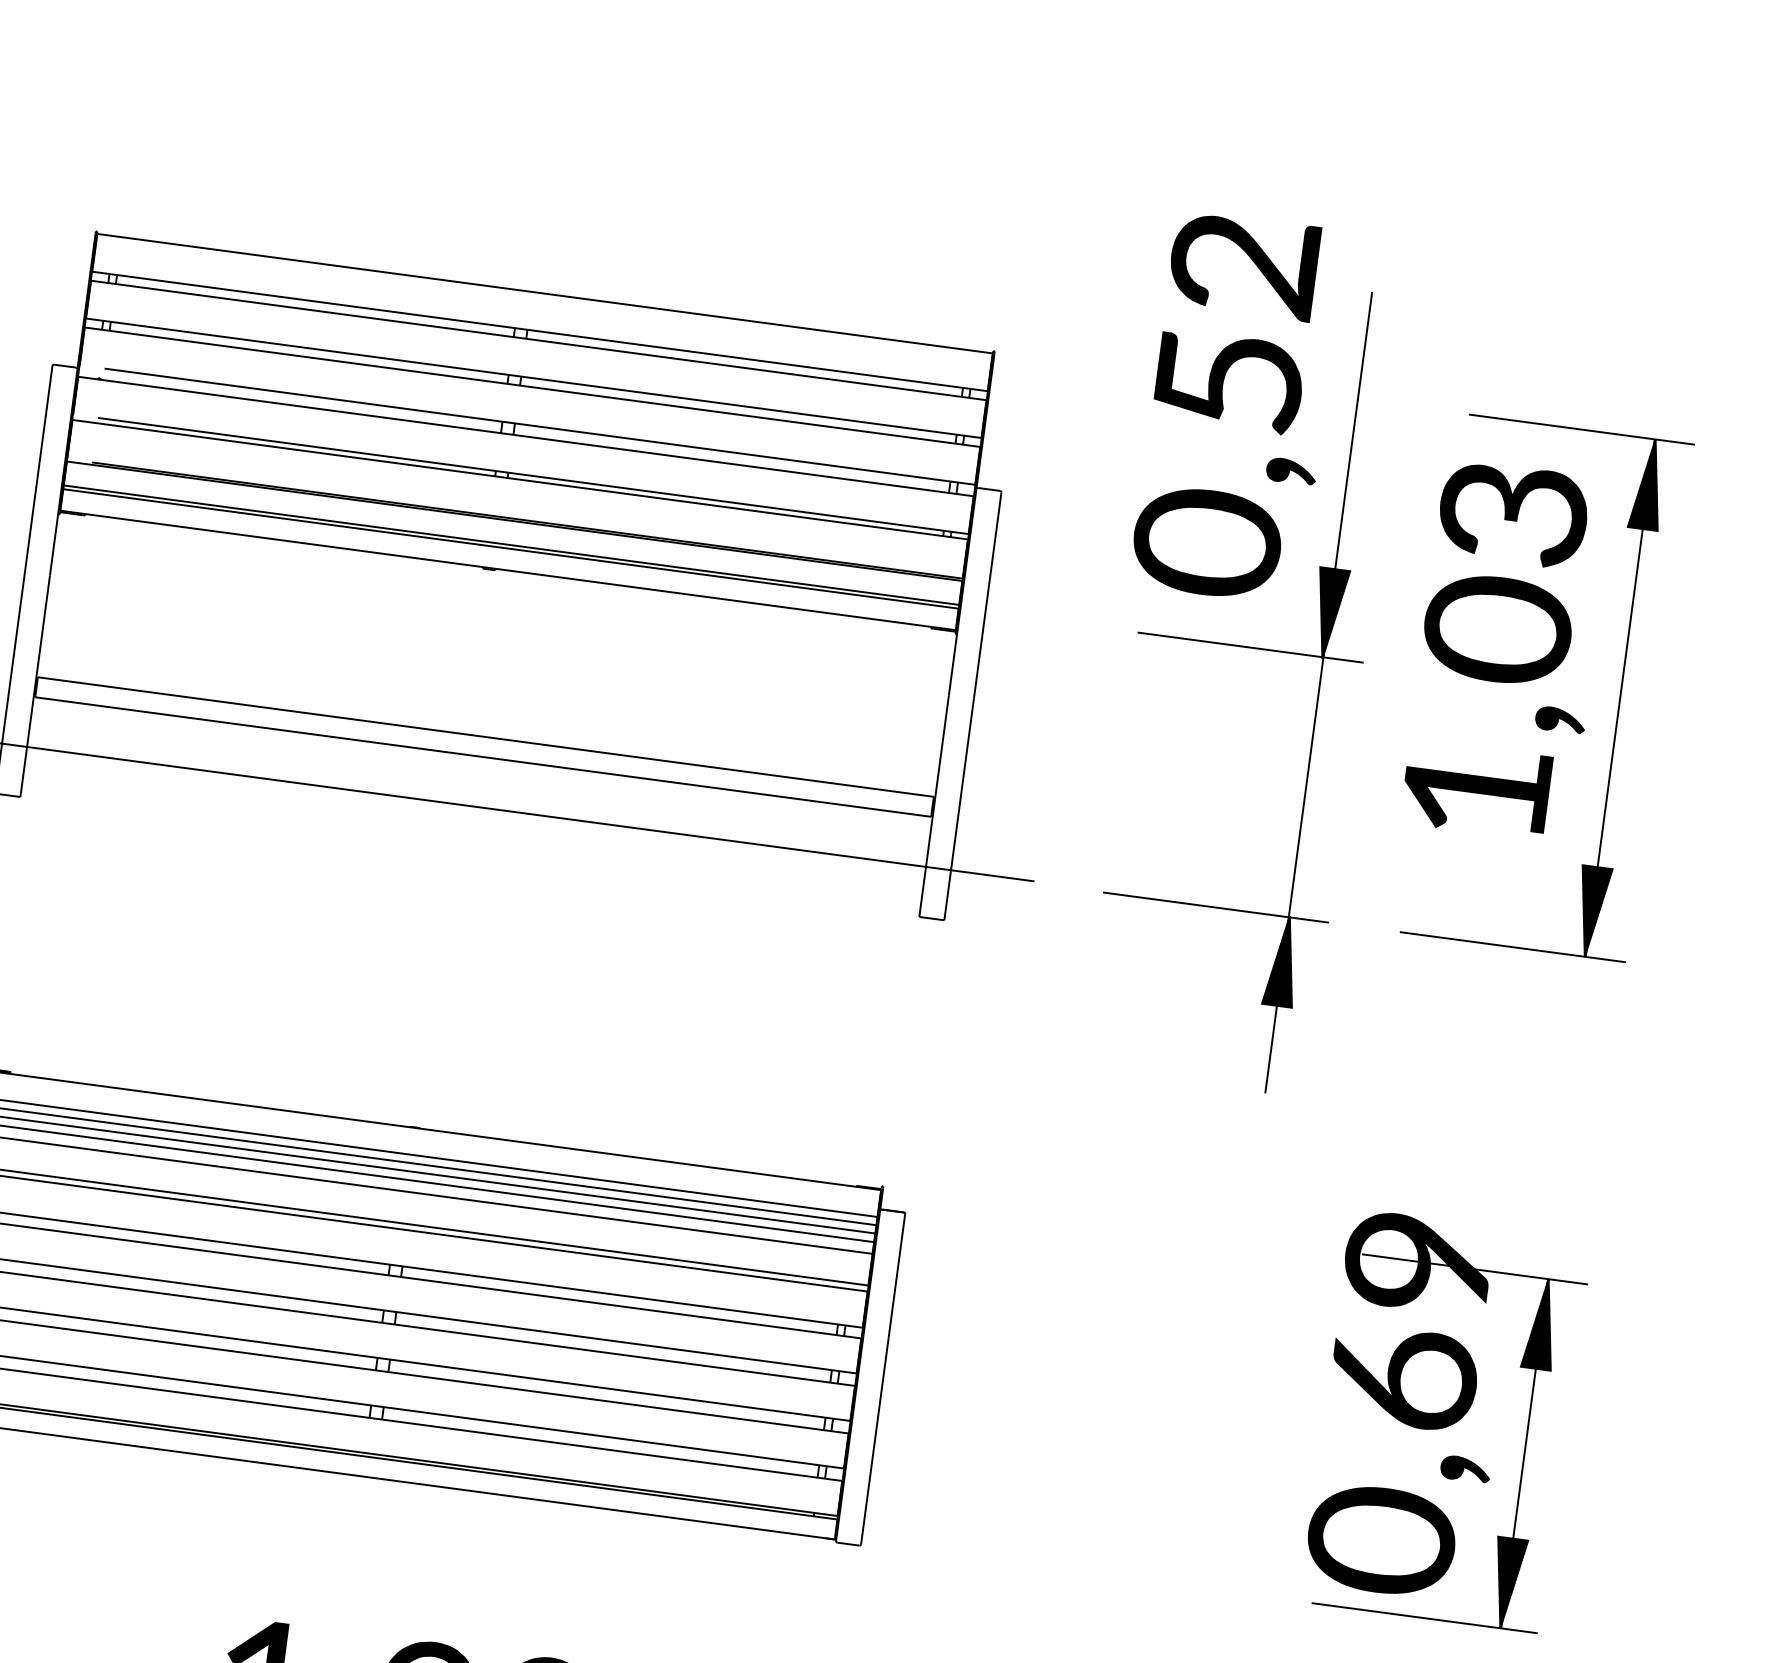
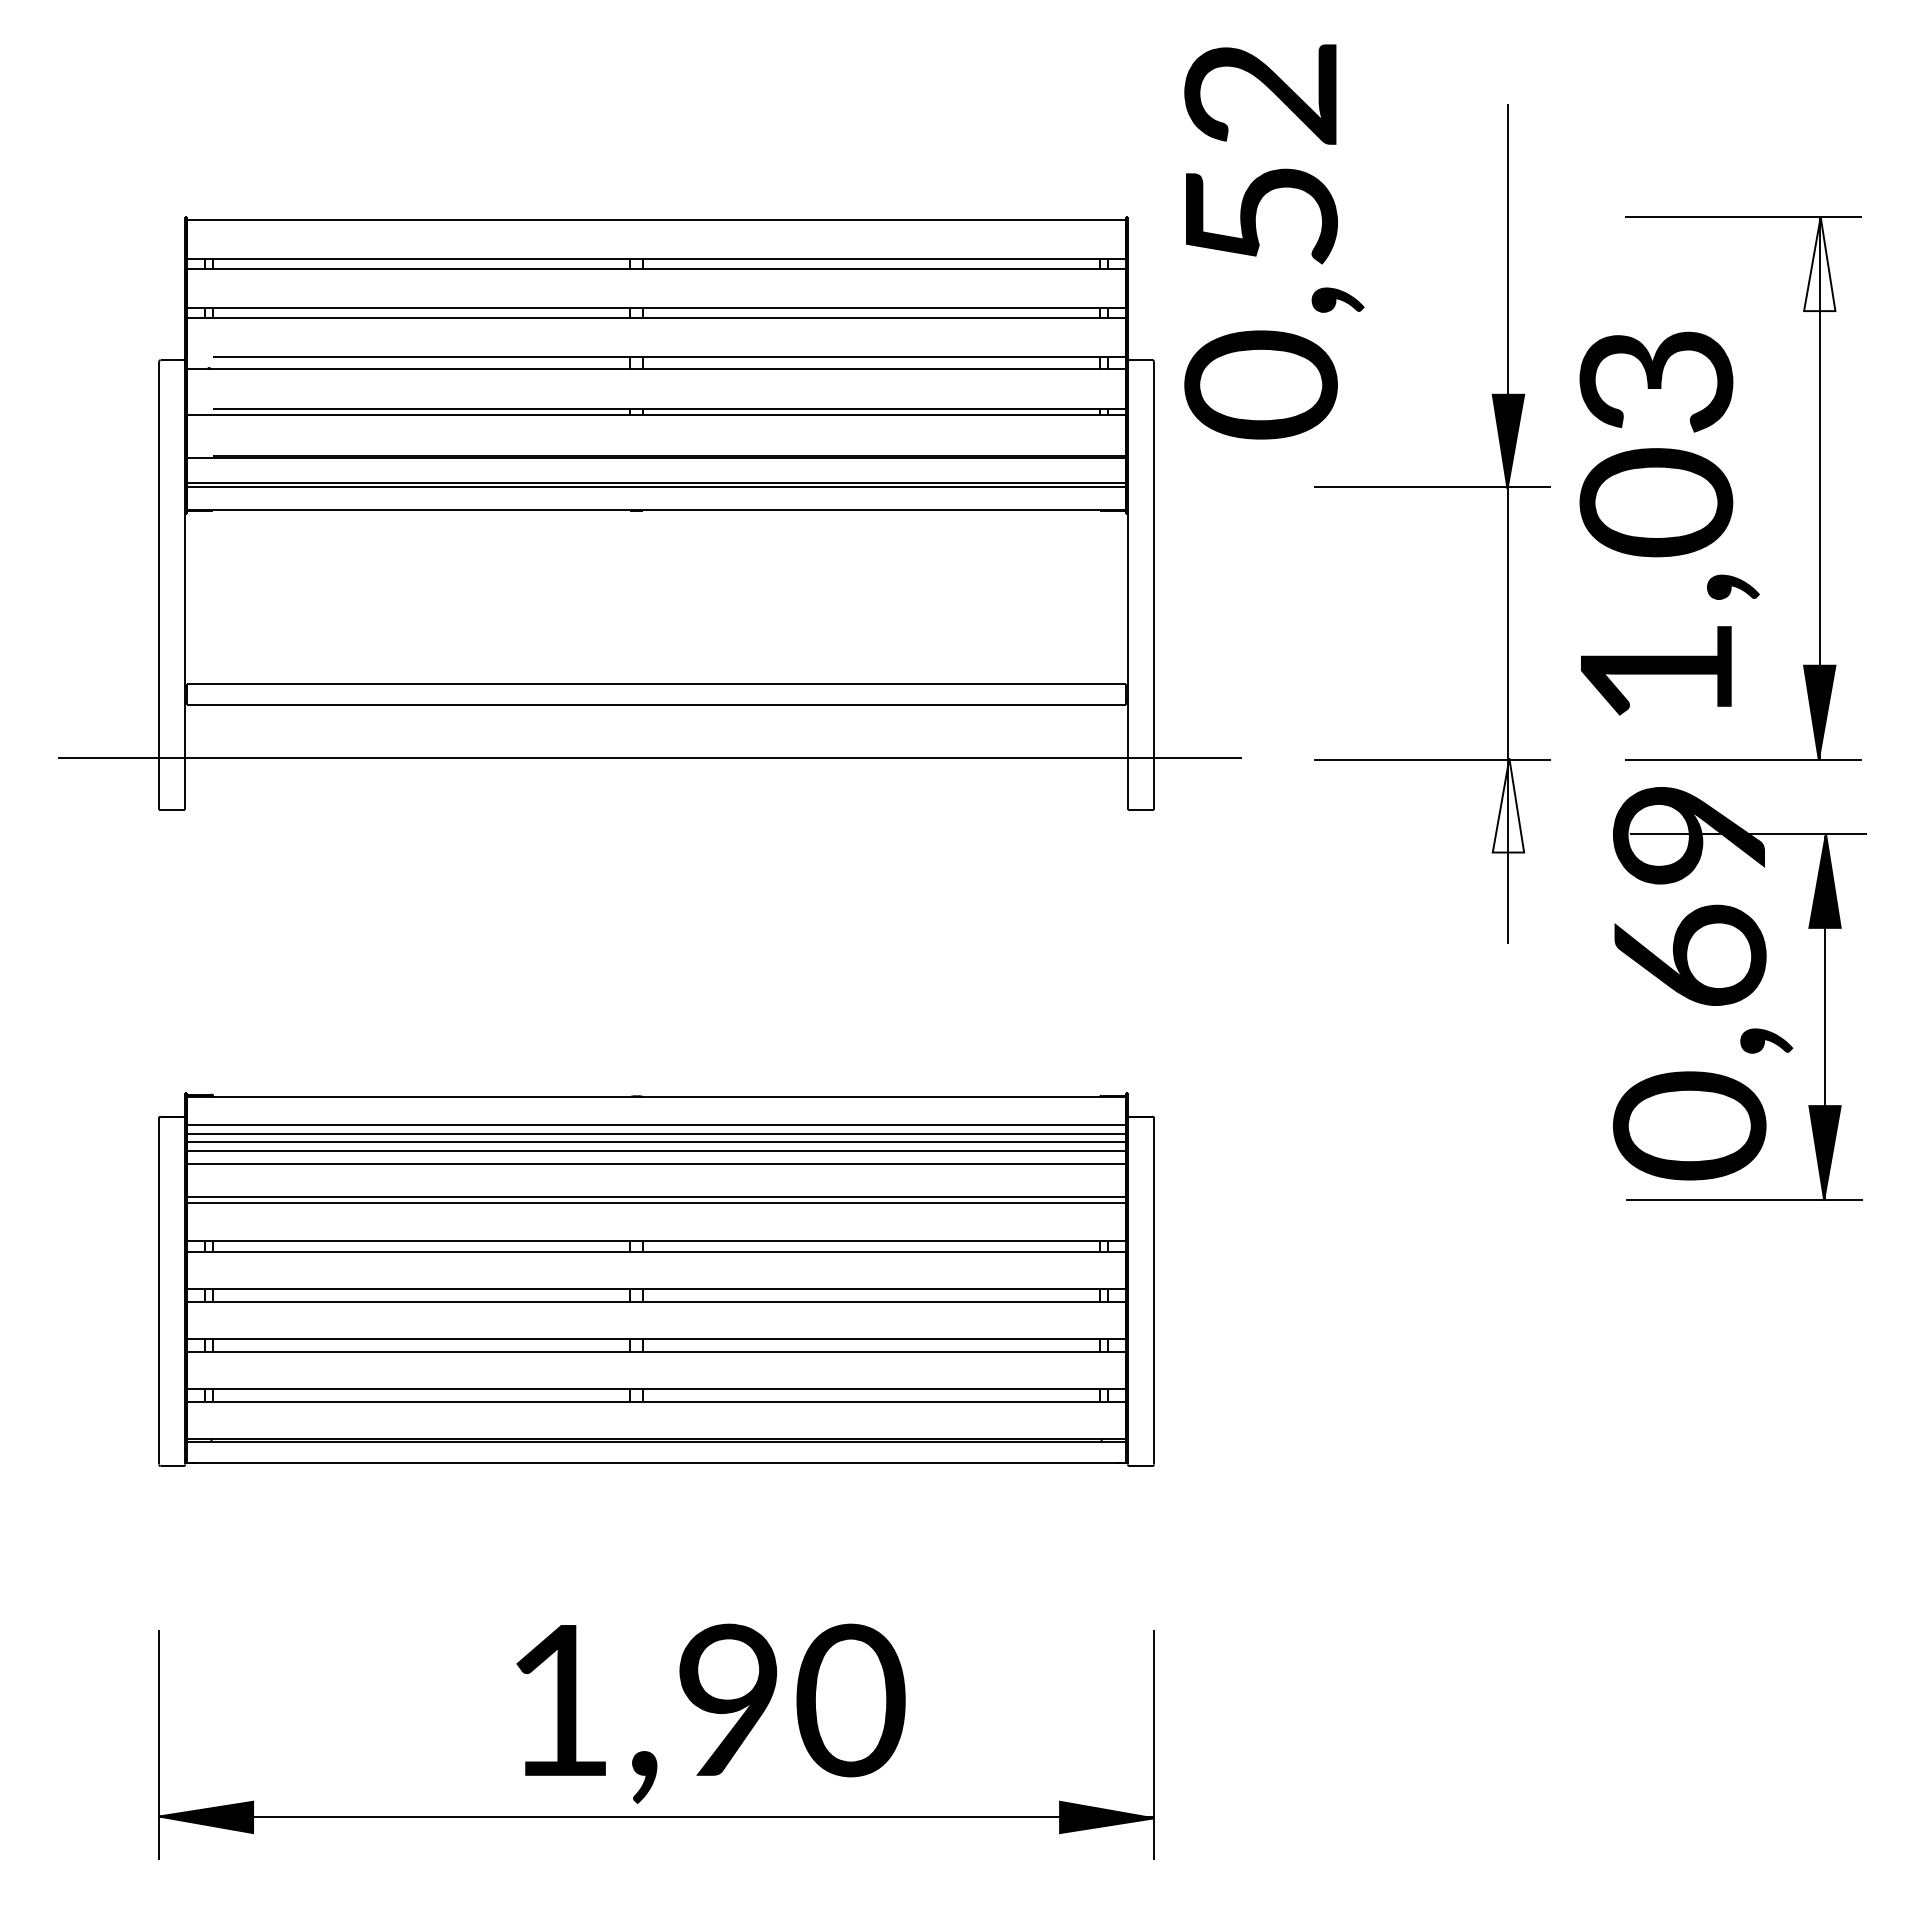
text: (1238, 407) -> (1274, 241), moved
fill: (1648, 484) -> (1819, 264), removed
text: (1507, 651) -> (1669, 523), moved
fill: (1282, 960) -> (1508, 805), removed
part: (1445, 1420) -> (1739, 993), moved

